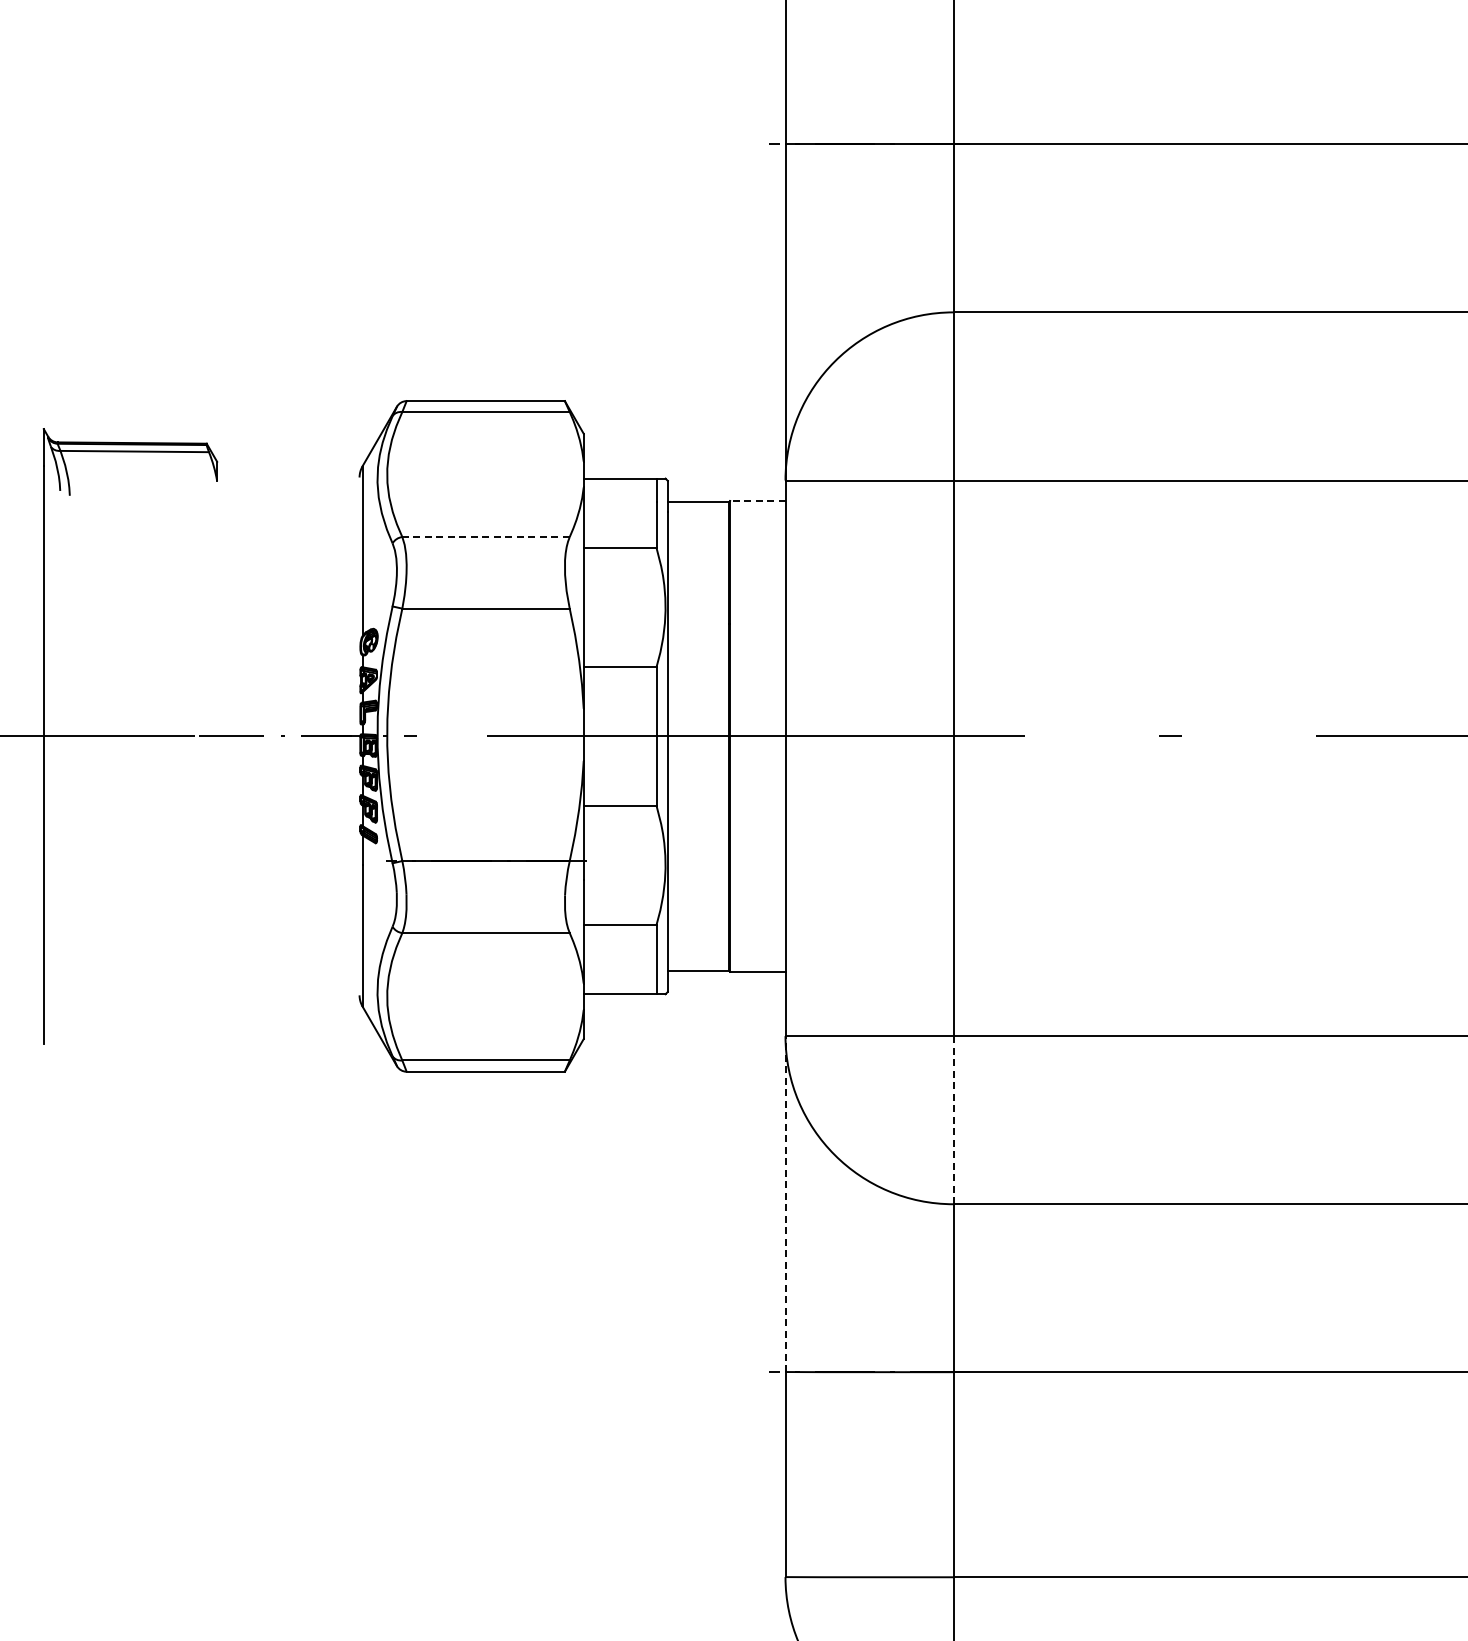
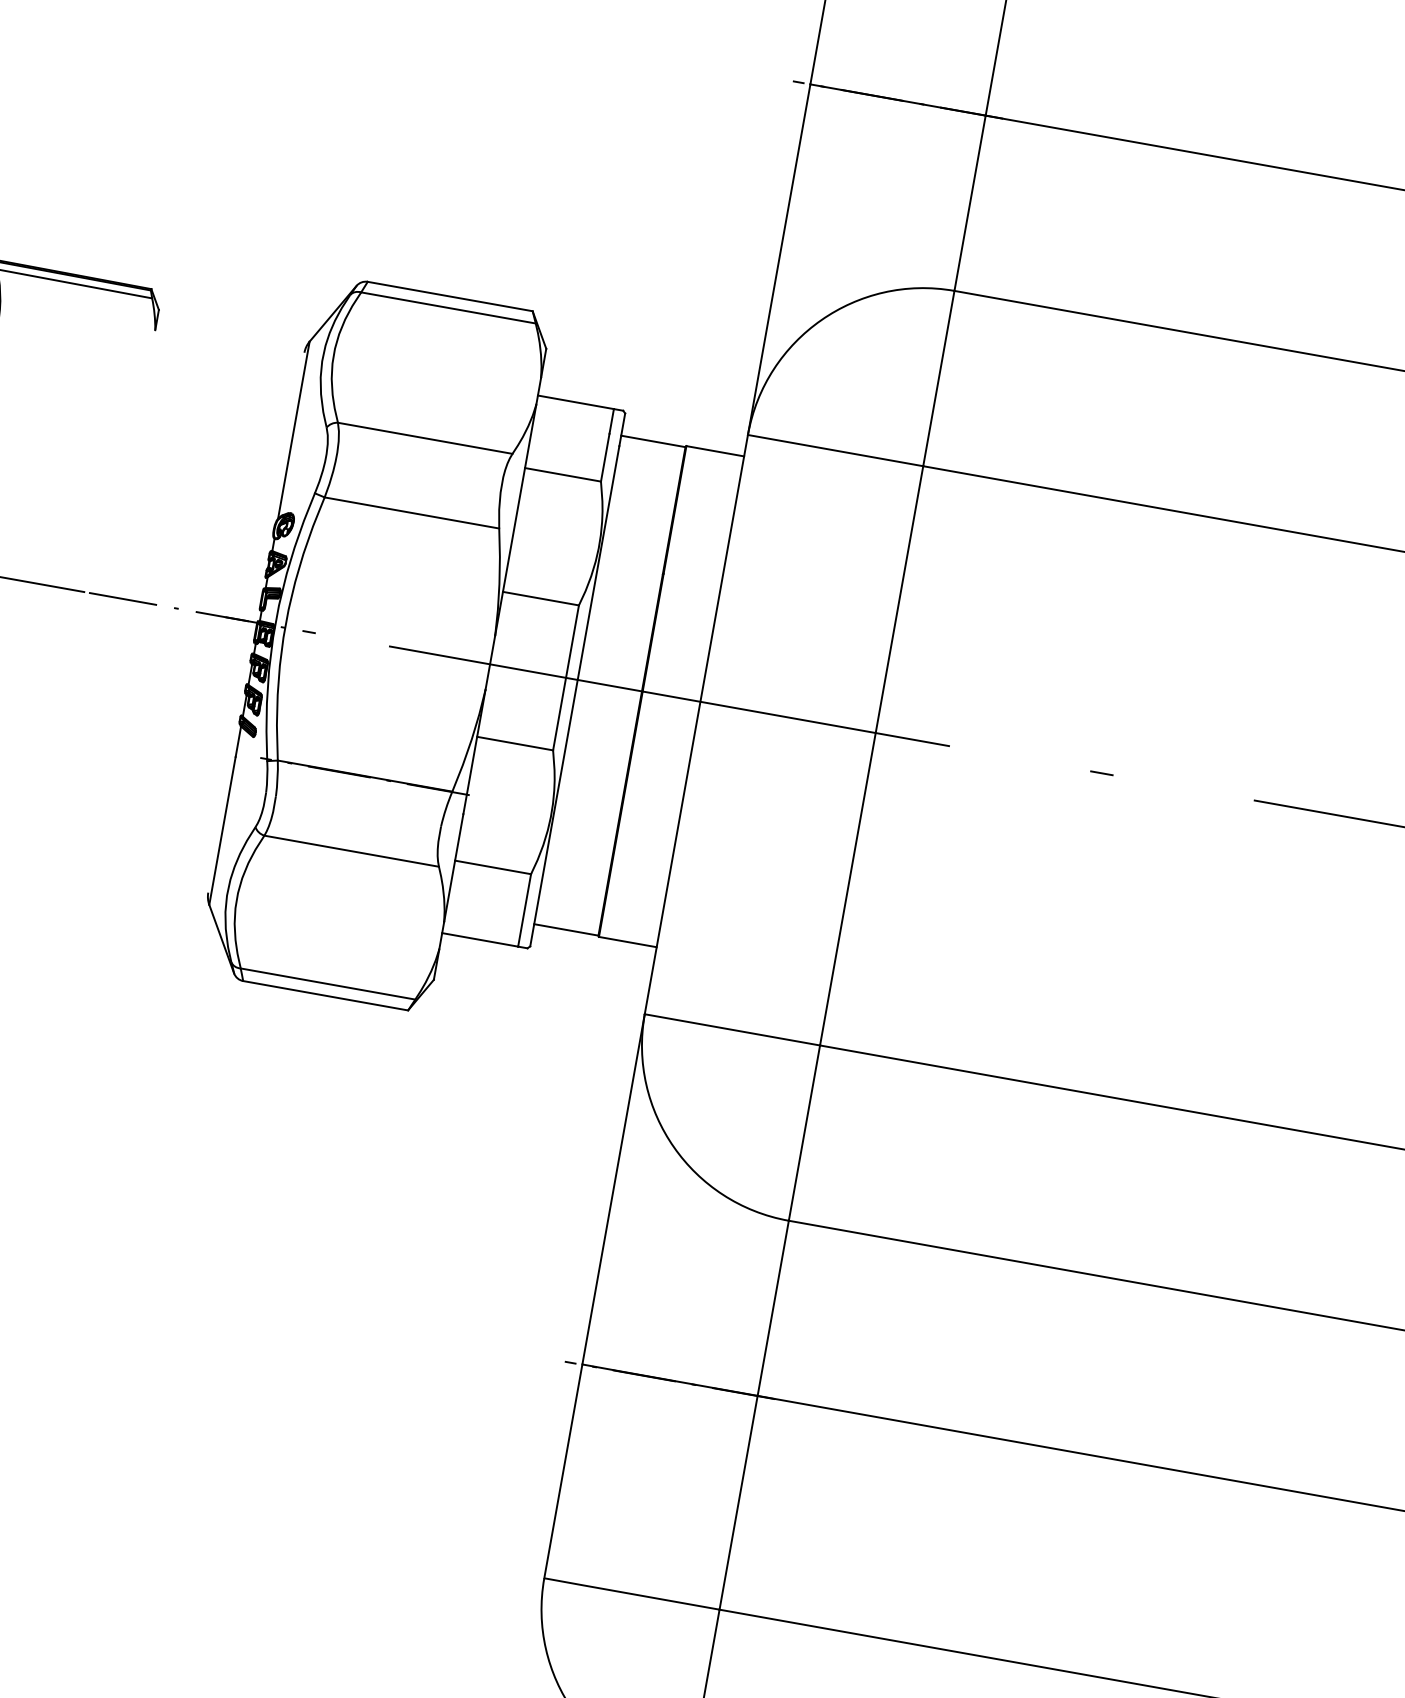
line: (757, 501) -> (714, 451), dashed -> solid
line: (486, 537) -> (425, 438), dashed -> solid
line: (953, 1119) -> (804, 1132), dashed -> solid
line: (785, 1204) -> (613, 1189), dashed -> solid

